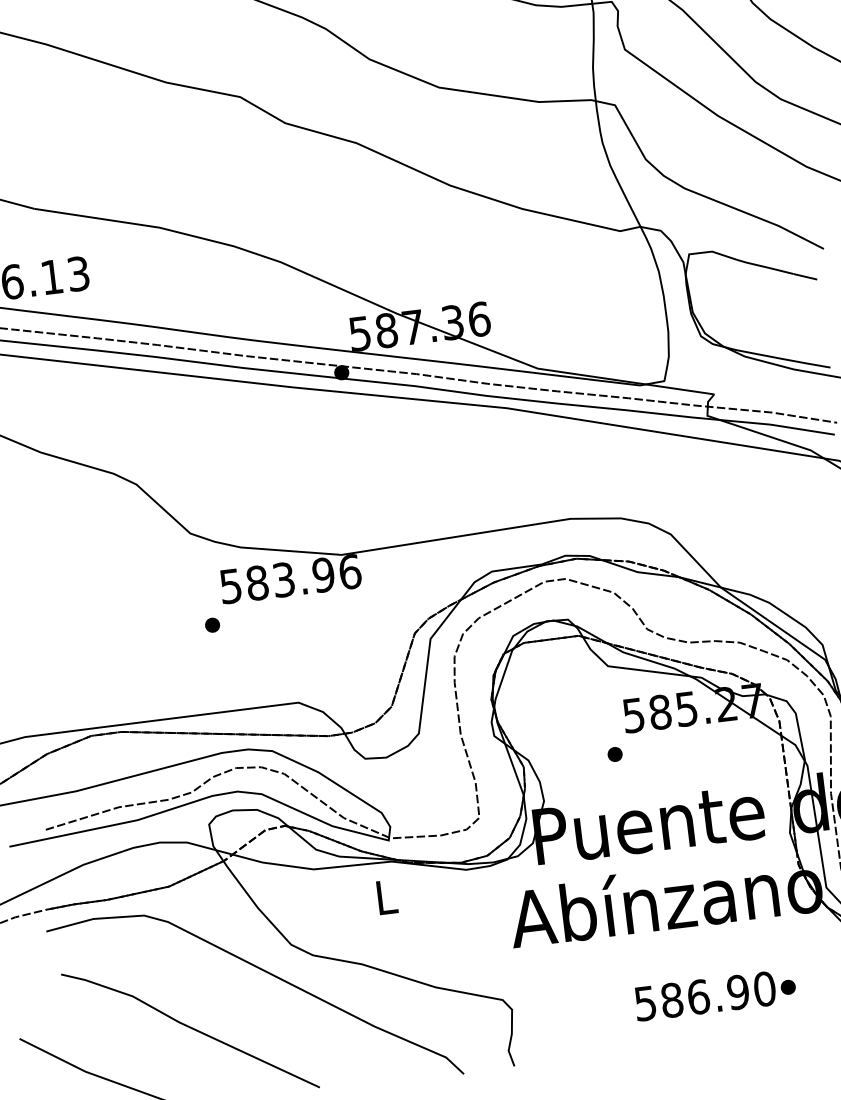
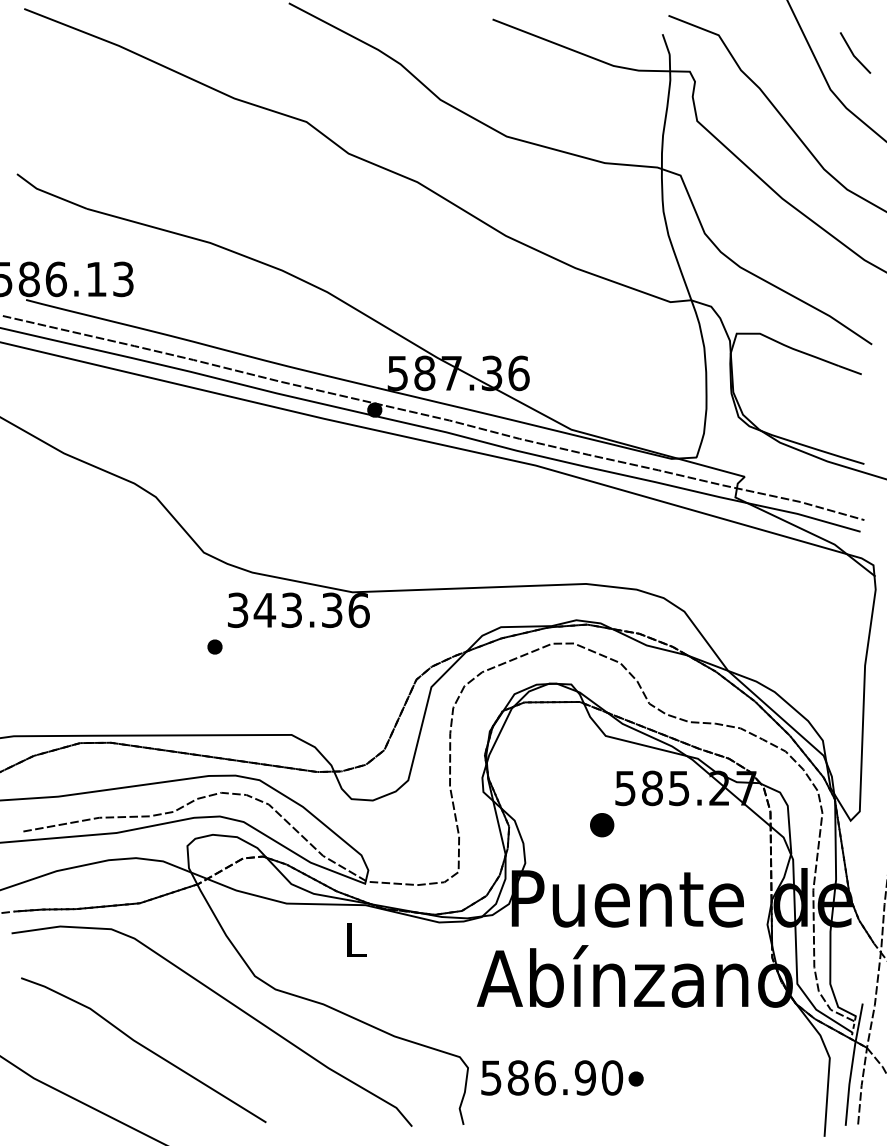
text: (277, 580) -> (285, 610), 583.96 -> 343.36
part: (614, 753) -> (601, 824), size x1.6
text: (715, 994) -> (562, 1077), moved

